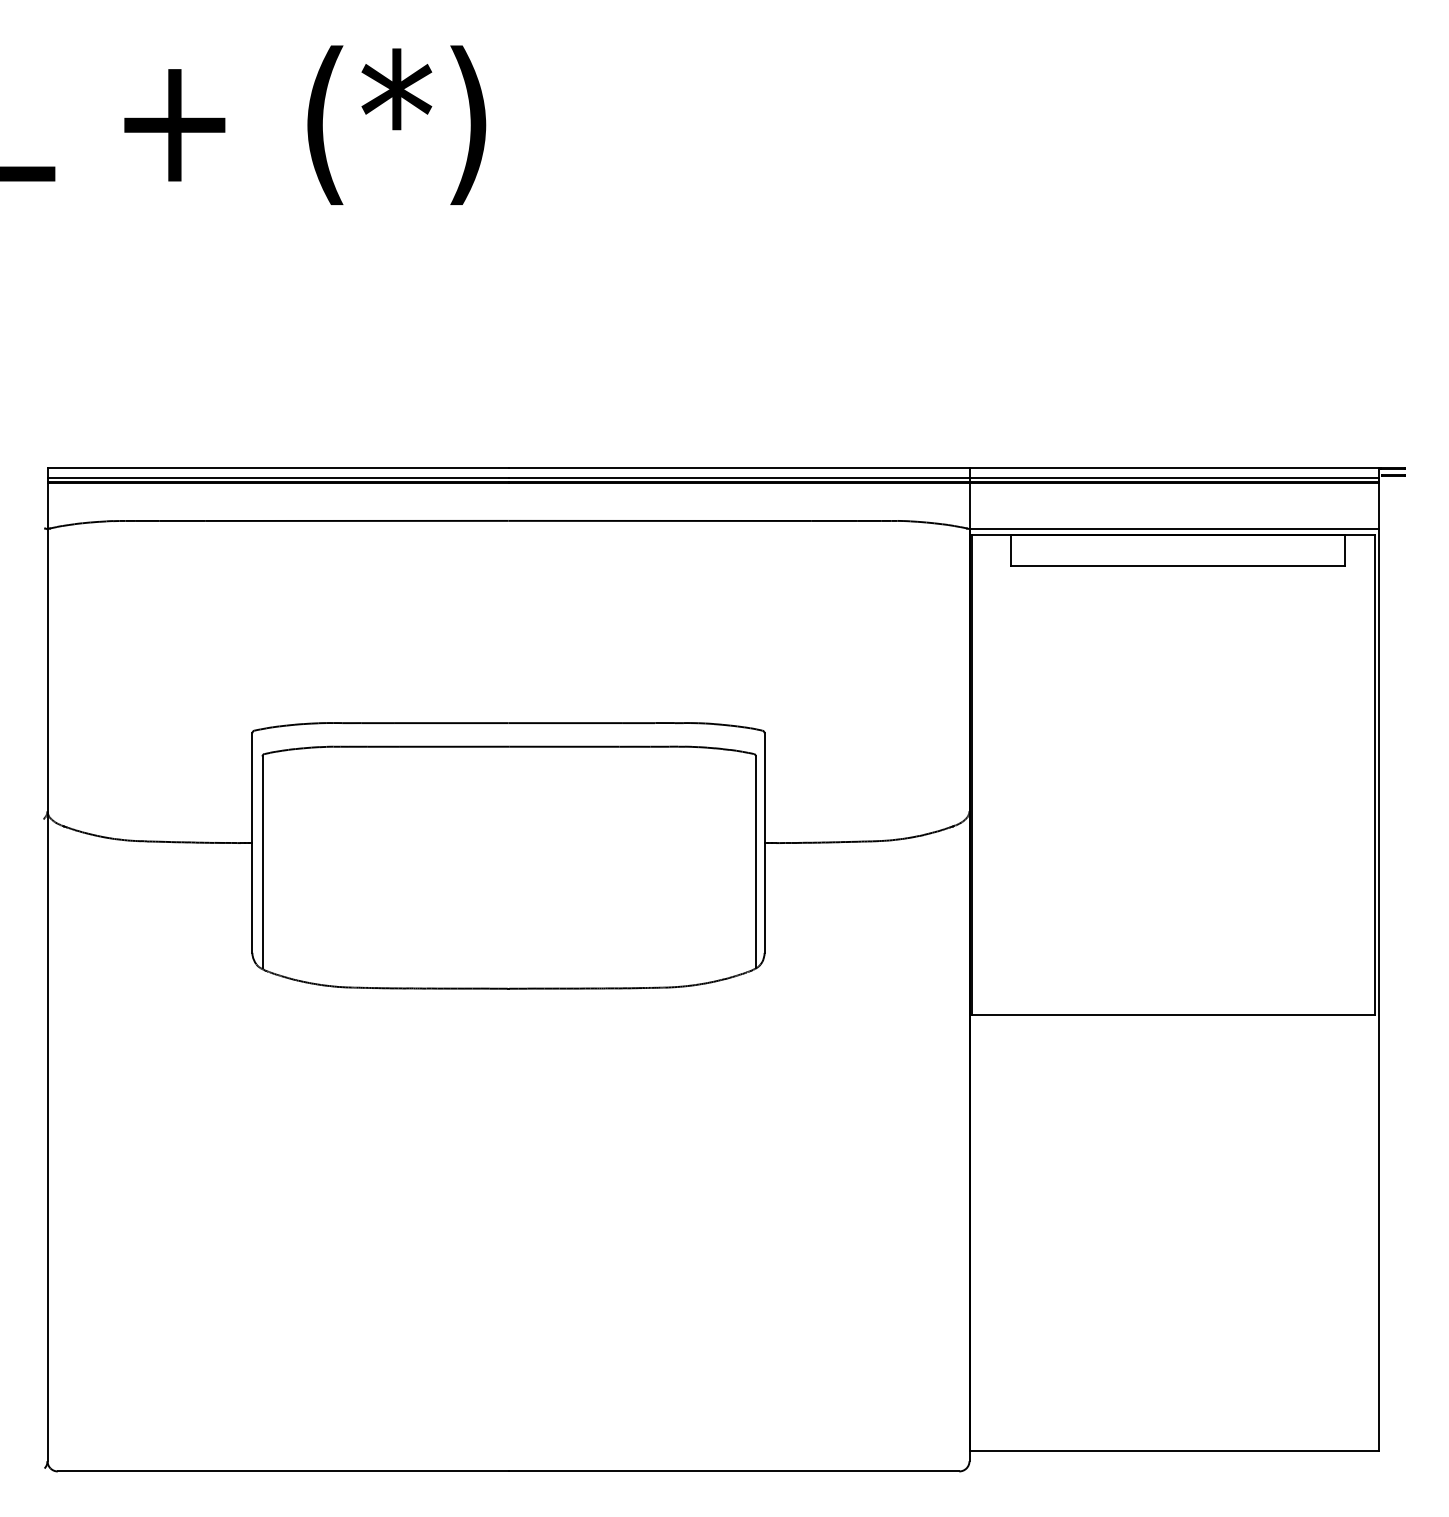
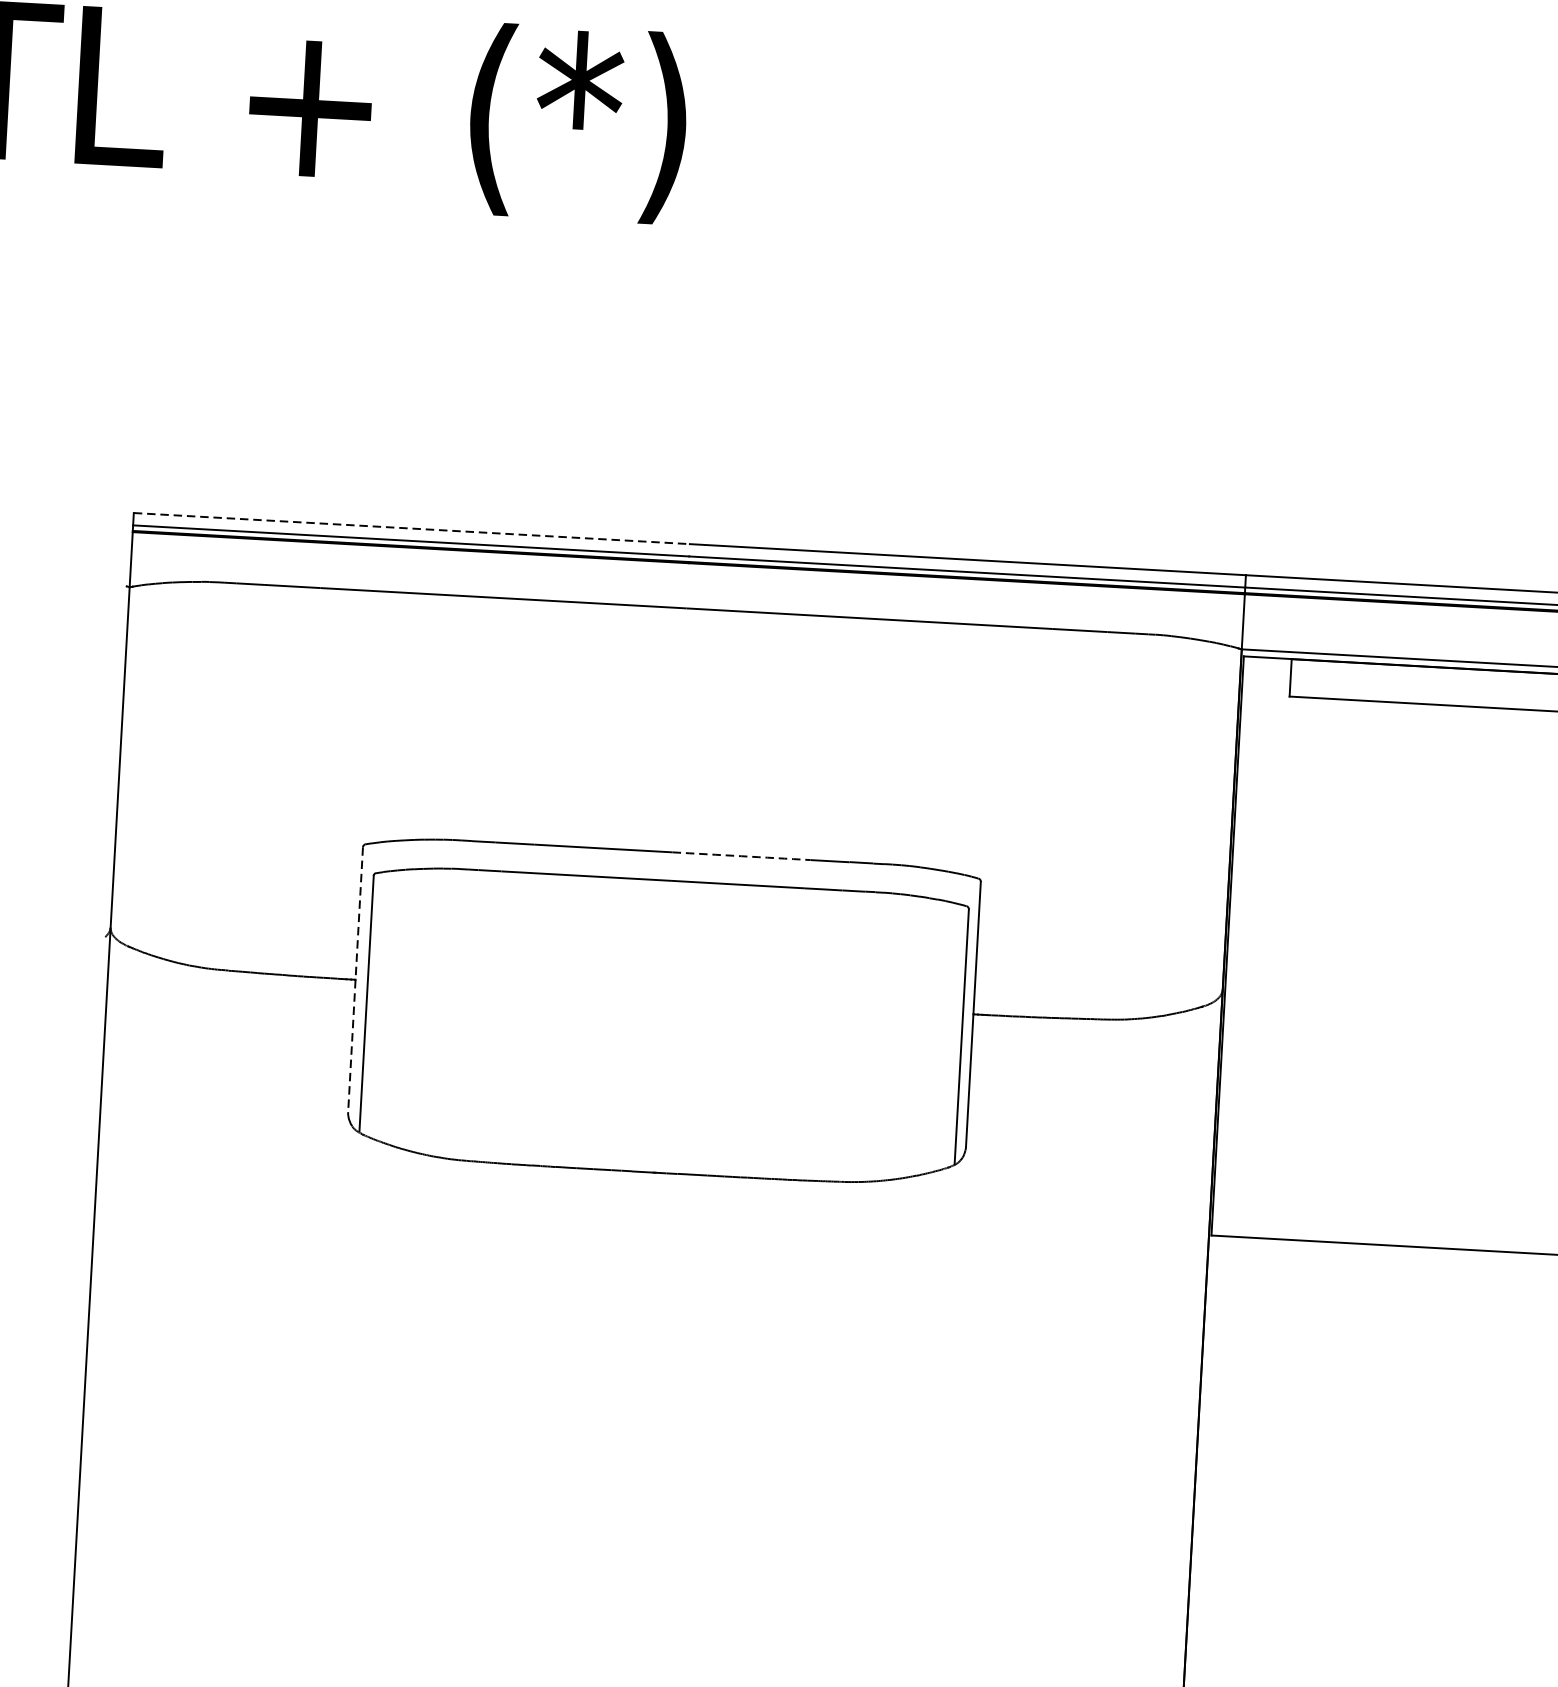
line: (278, 467) -> (412, 528), solid -> dashed
arc: (565, 723) -> (741, 856), solid -> dashed
line: (252, 843) -> (355, 980), solid -> dashed

